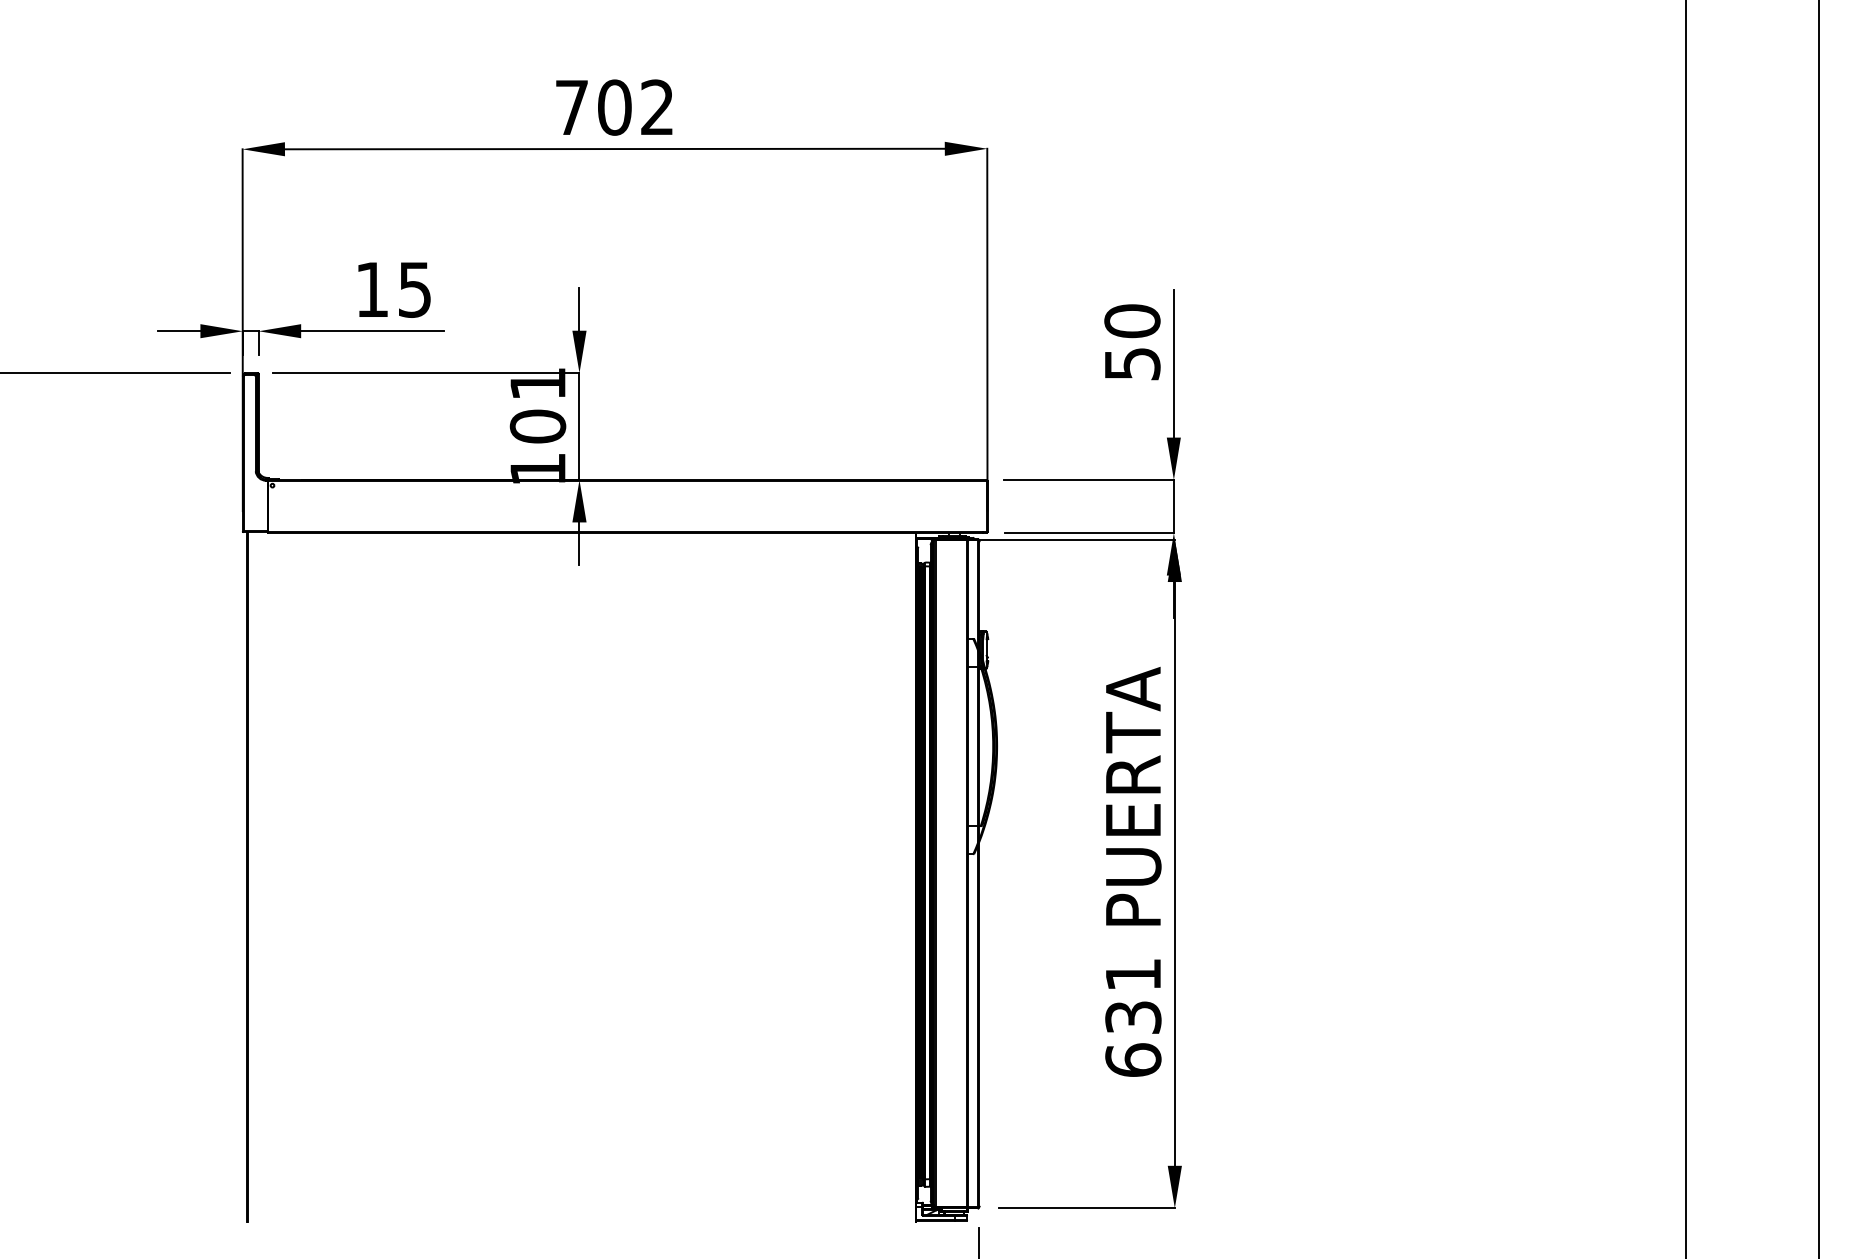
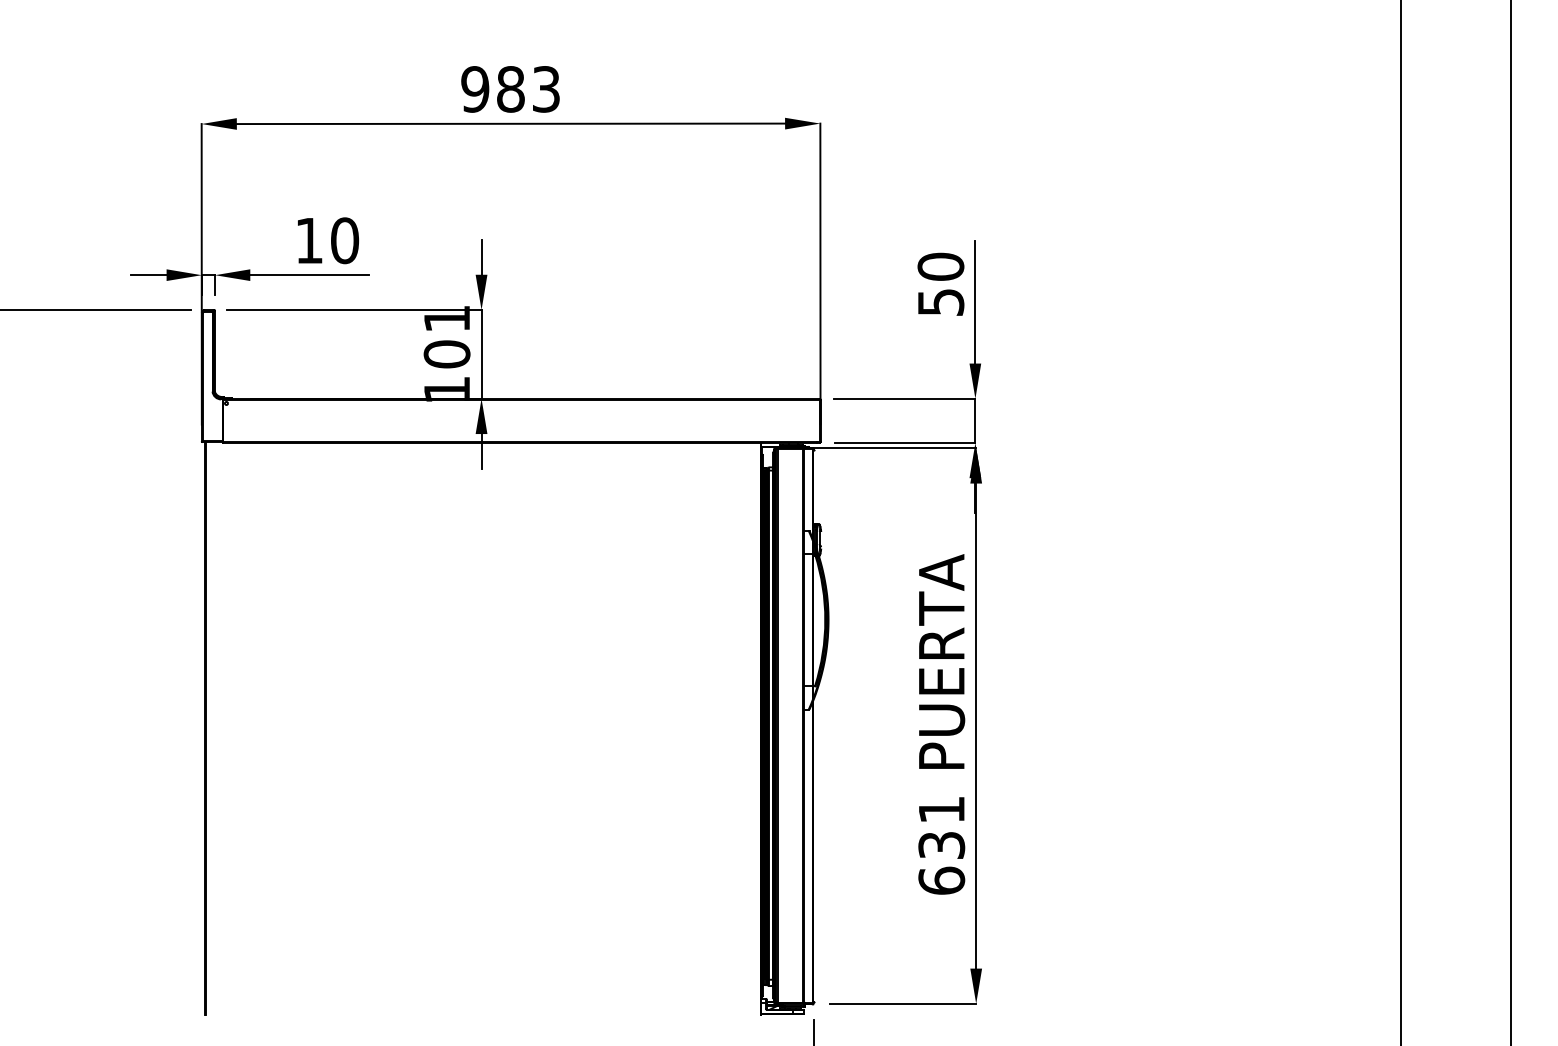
text: (614, 107) -> (510, 89), 702 -> 983
text: (415, 289) -> (345, 240), 15 -> 10

